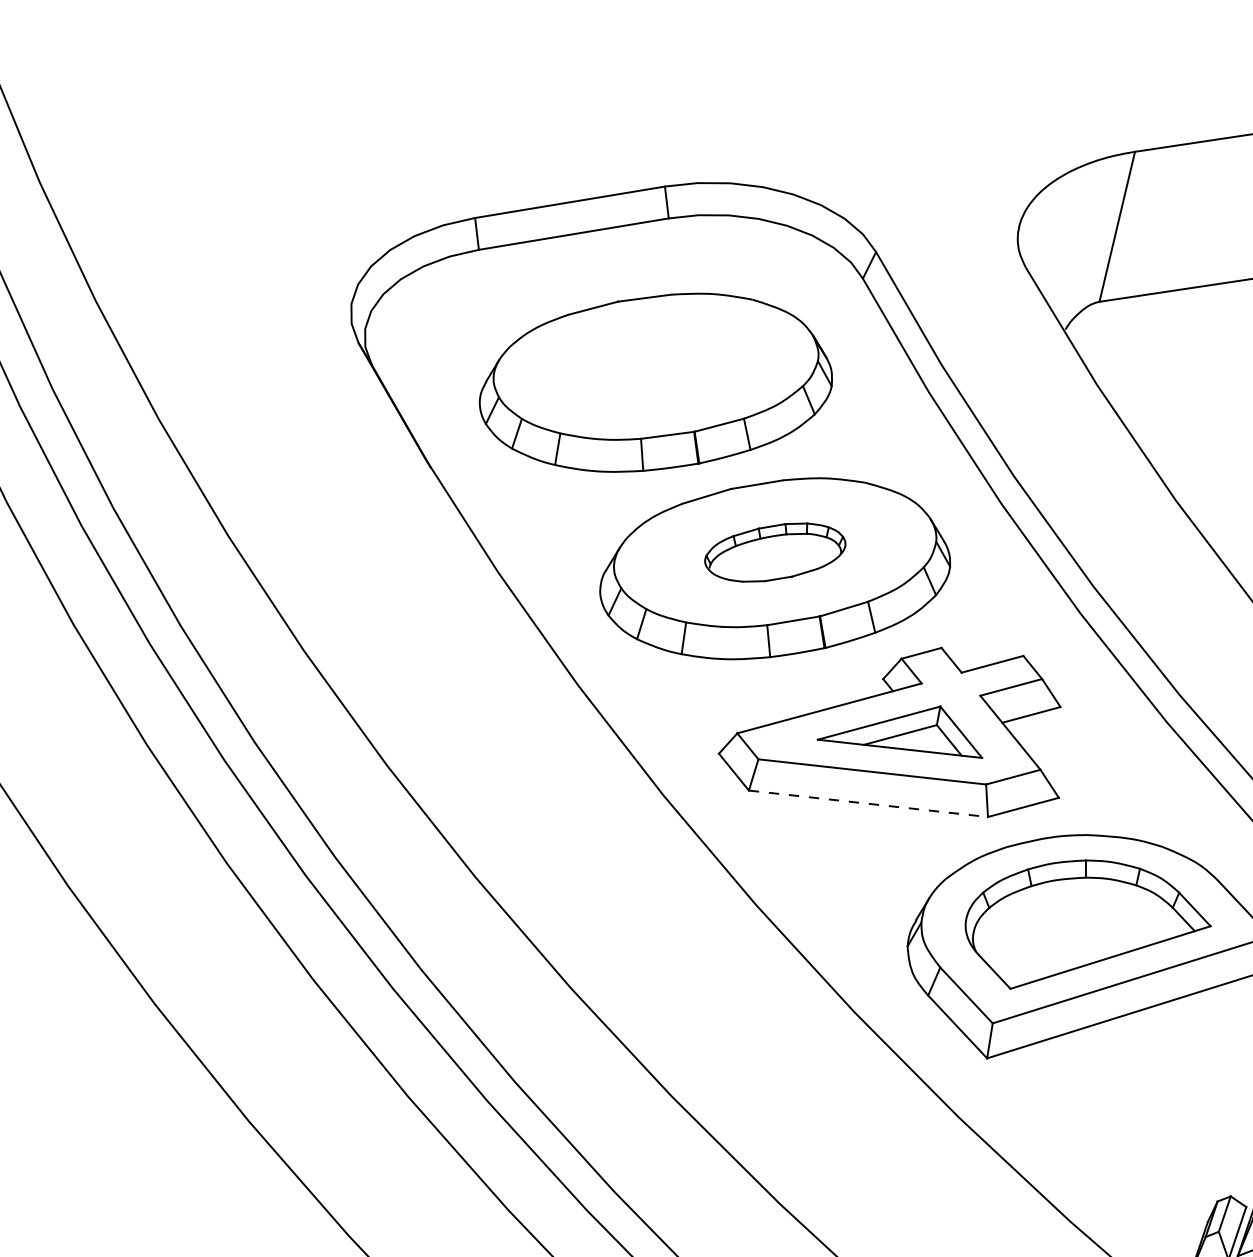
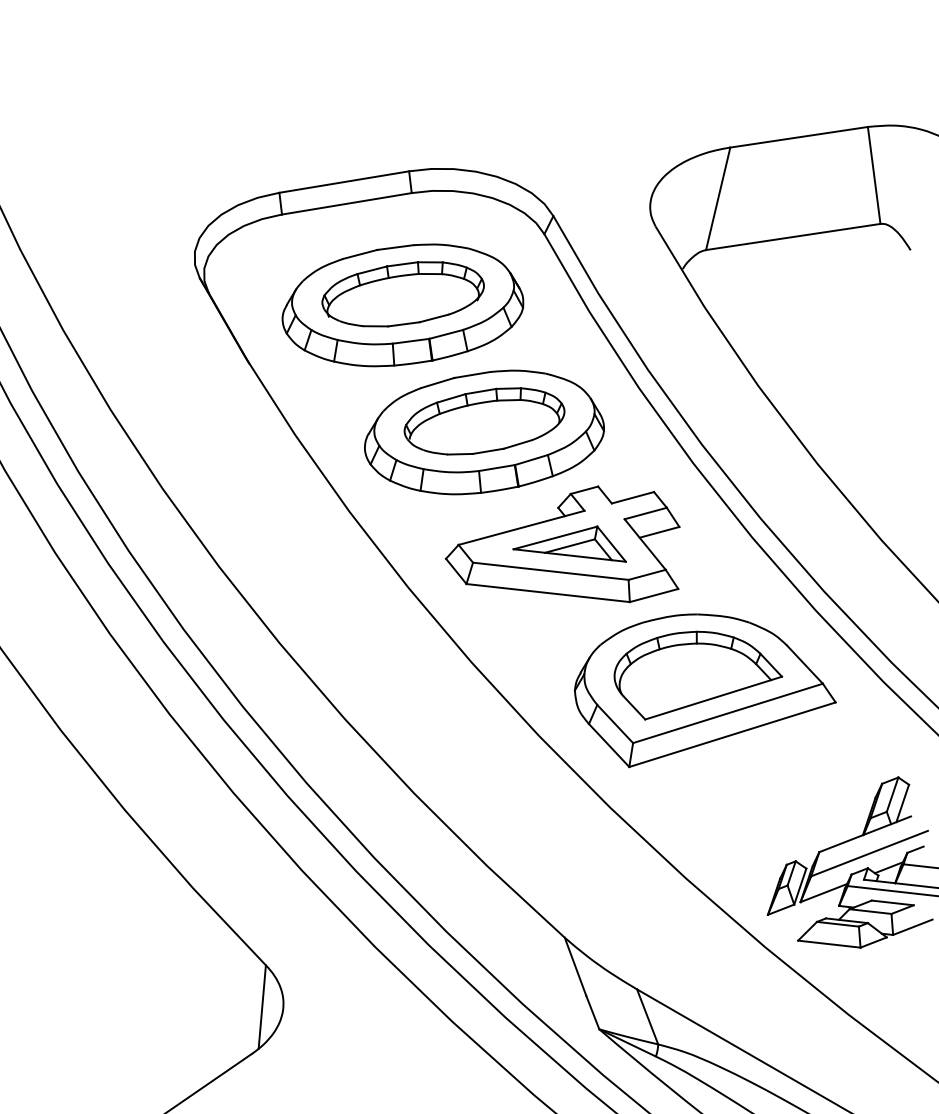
part: (655, 366) -> (402, 294), added
part: (775, 552) -> (484, 421), size x1.67
line: (868, 804) -> (548, 593), dashed -> solid

